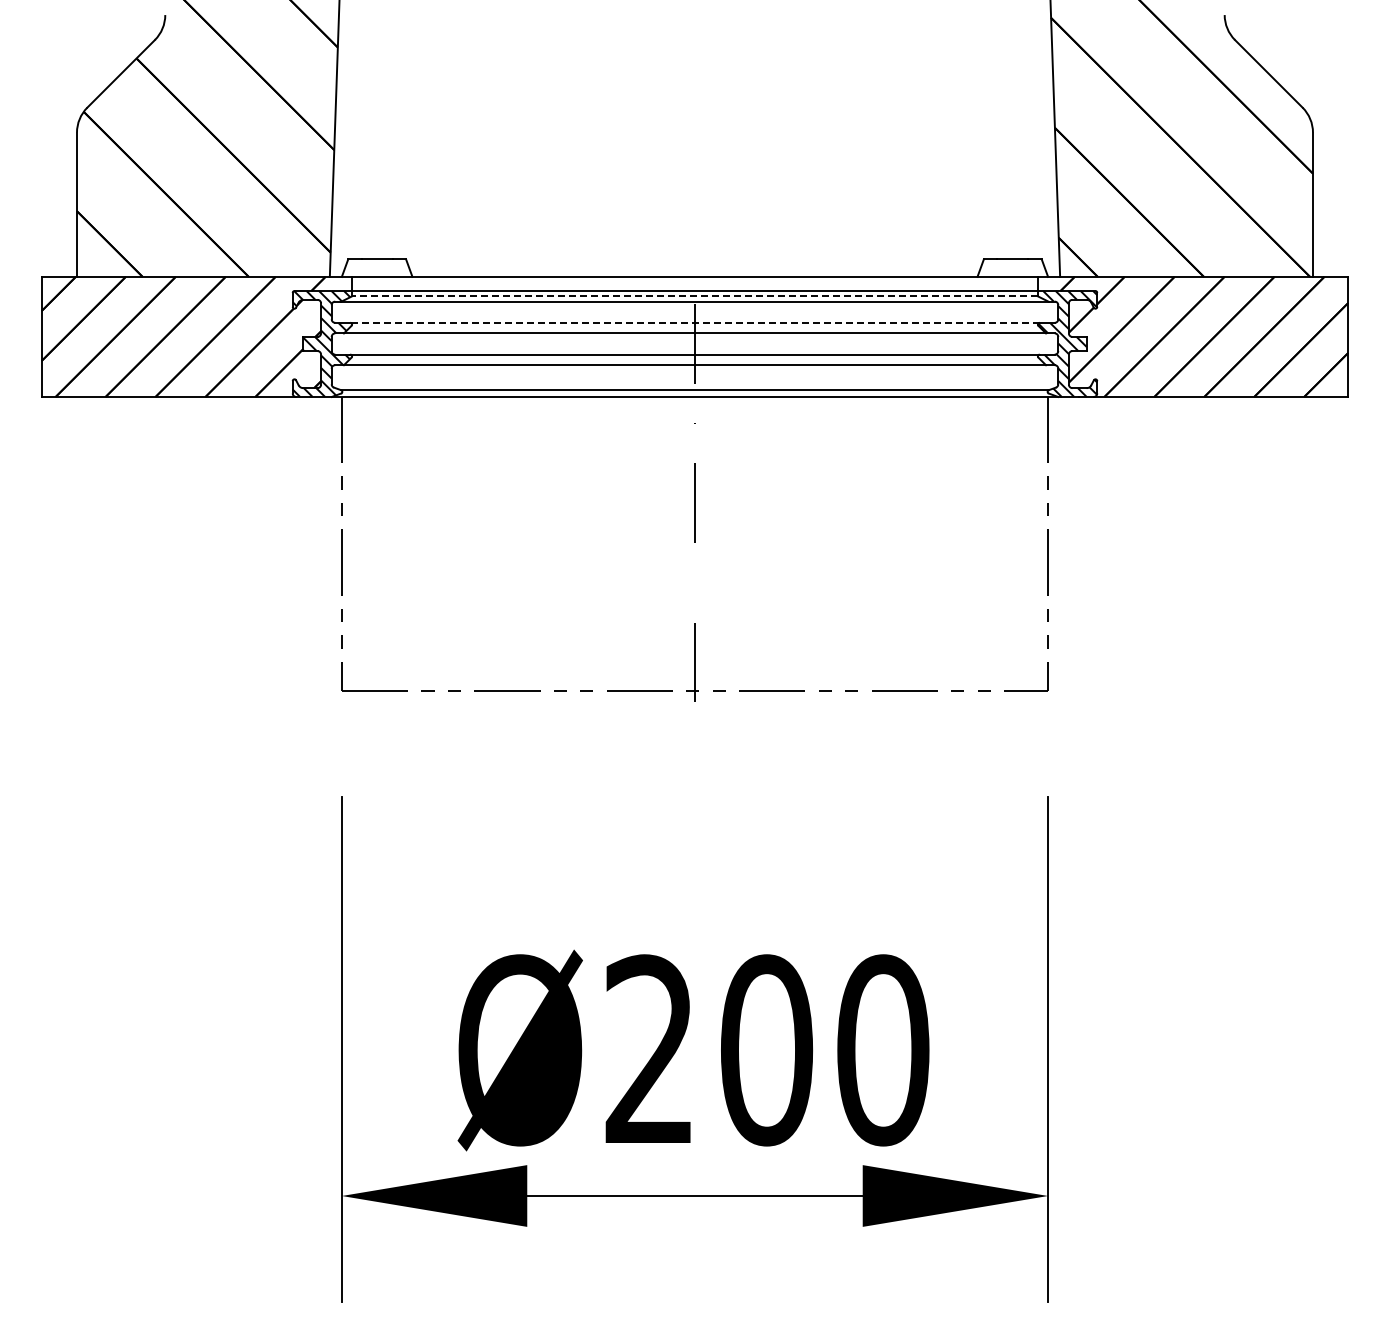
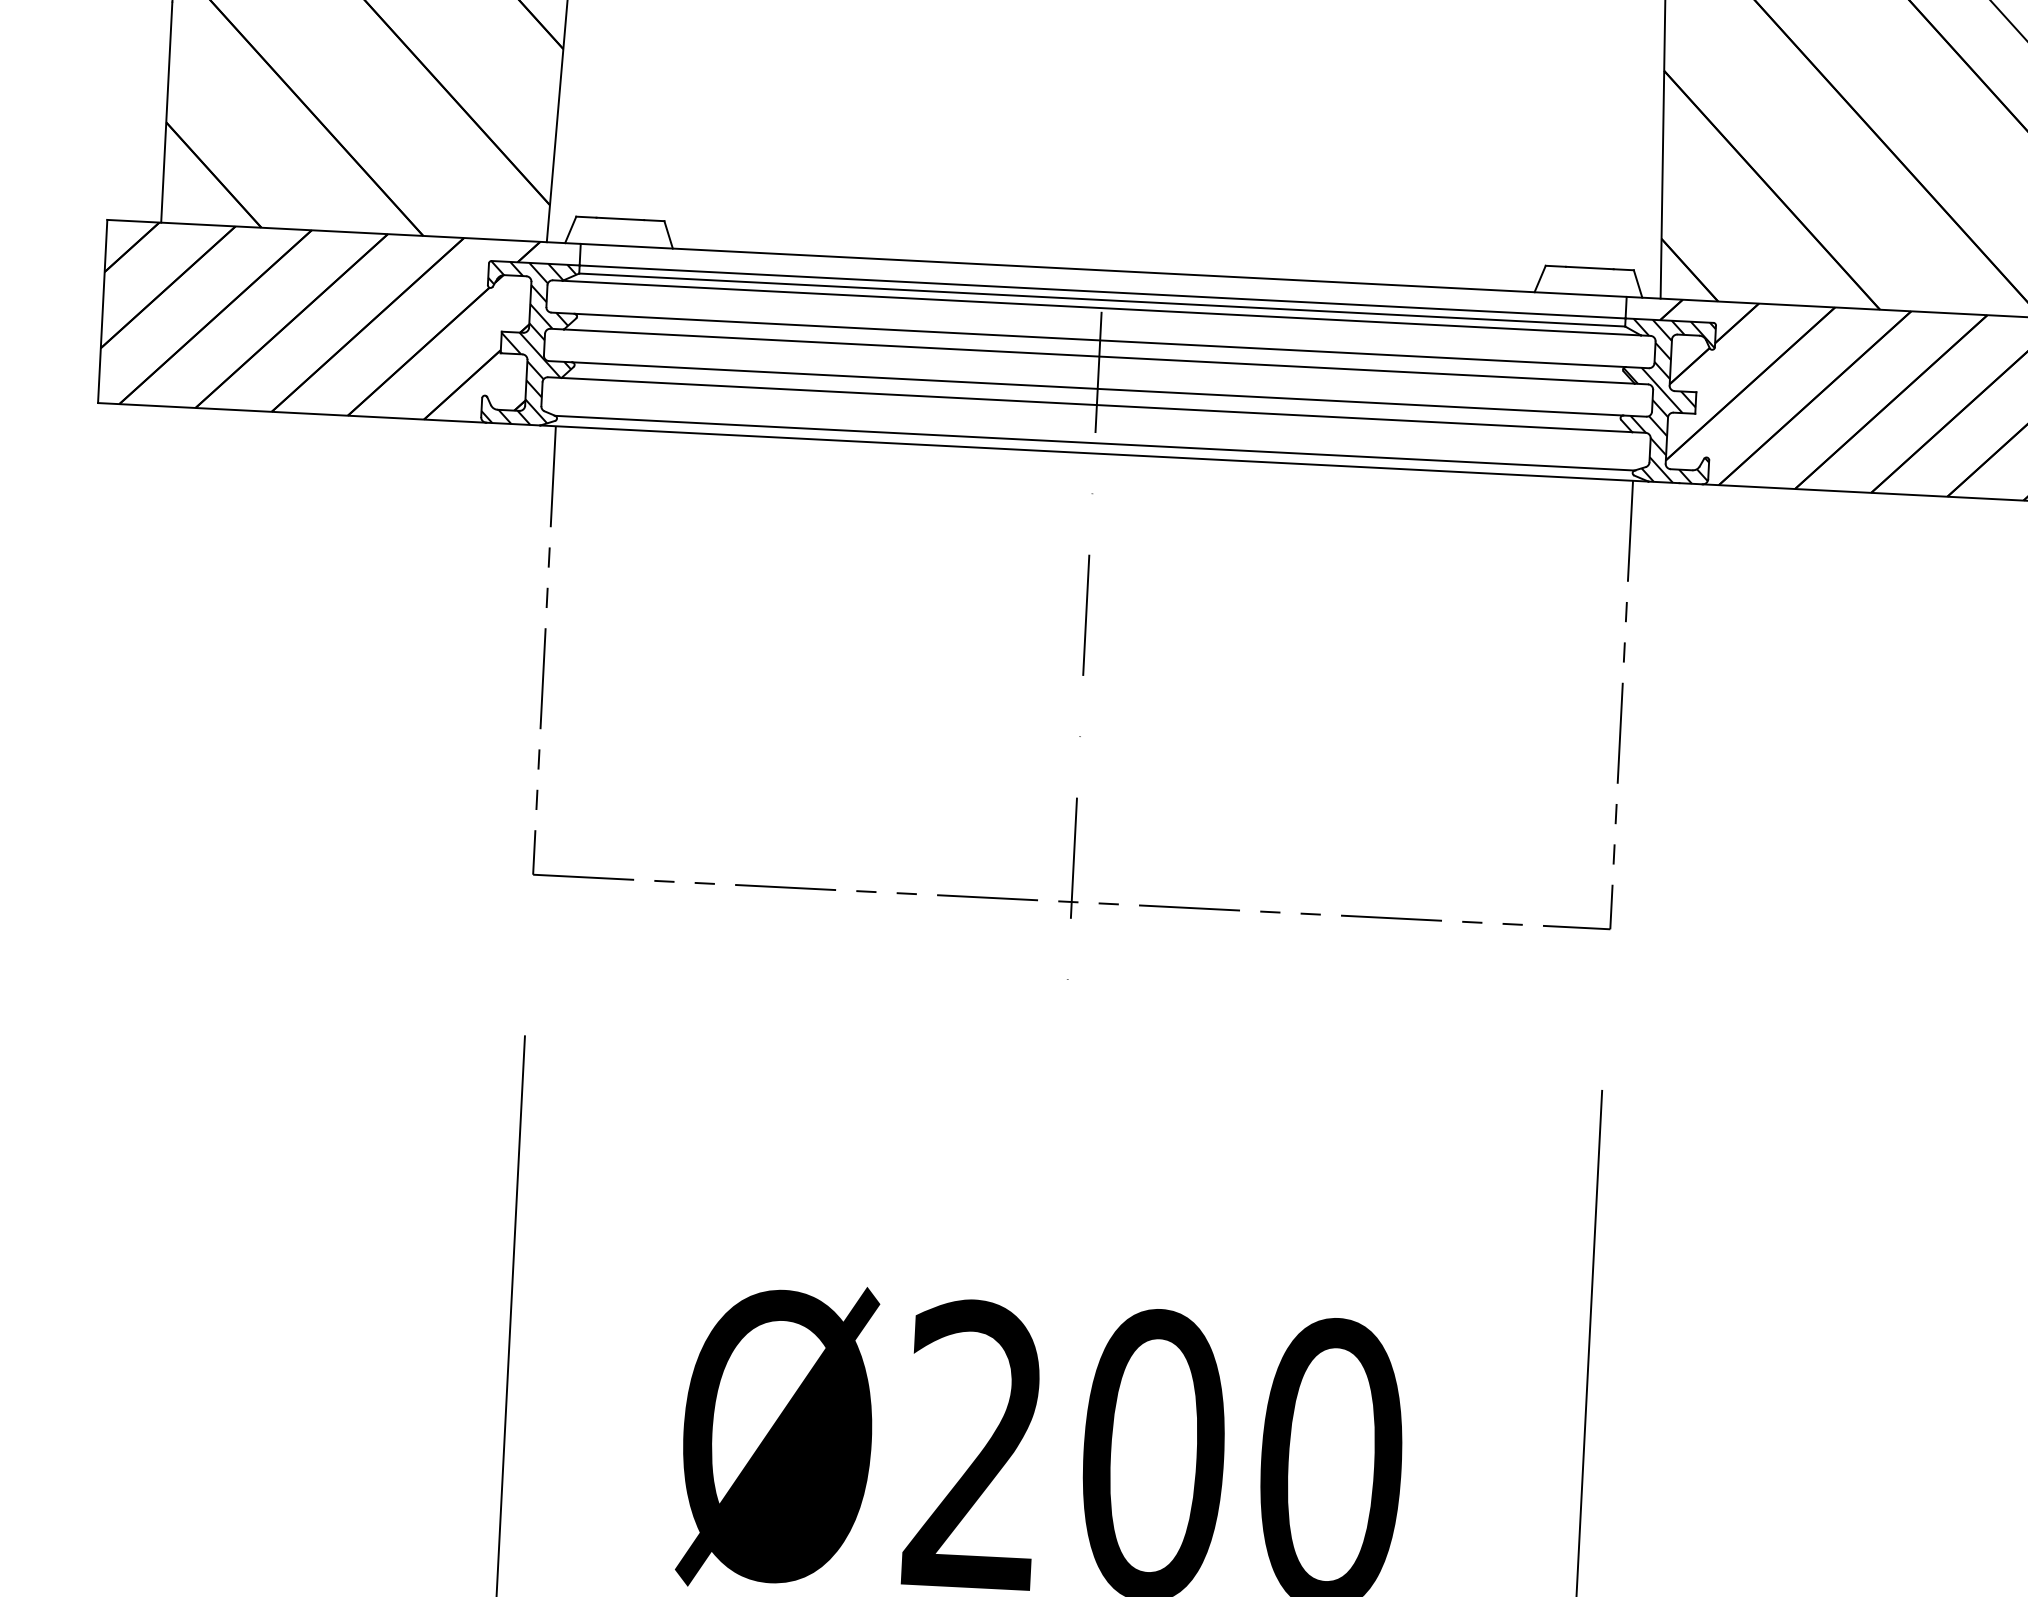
line: (694, 296) -> (1101, 300), dashed -> solid
line: (694, 322) -> (1099, 339), dashed -> solid

